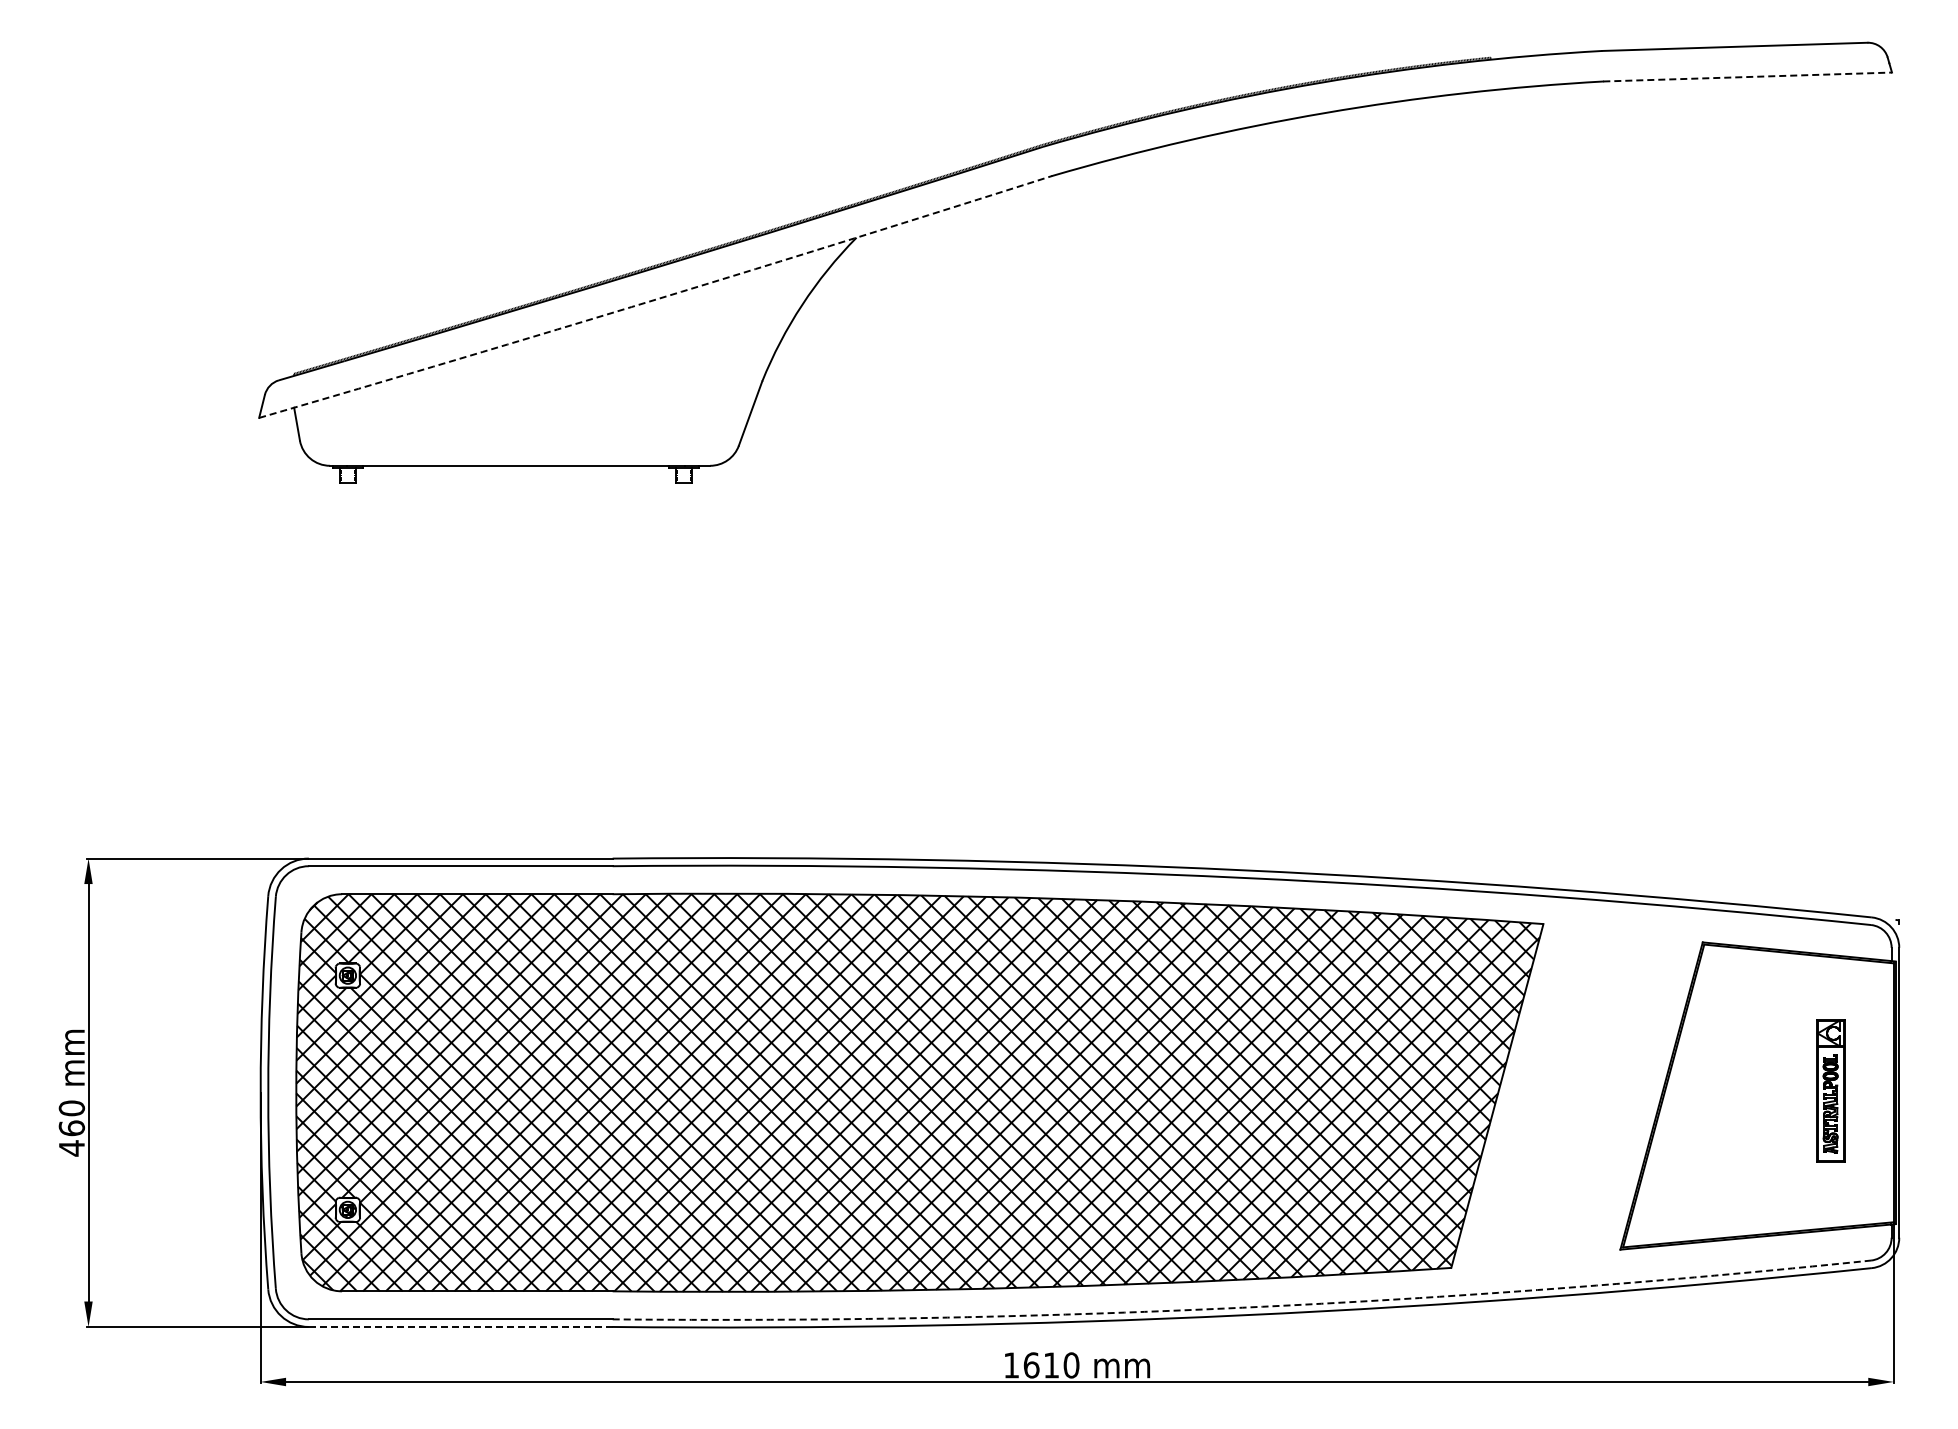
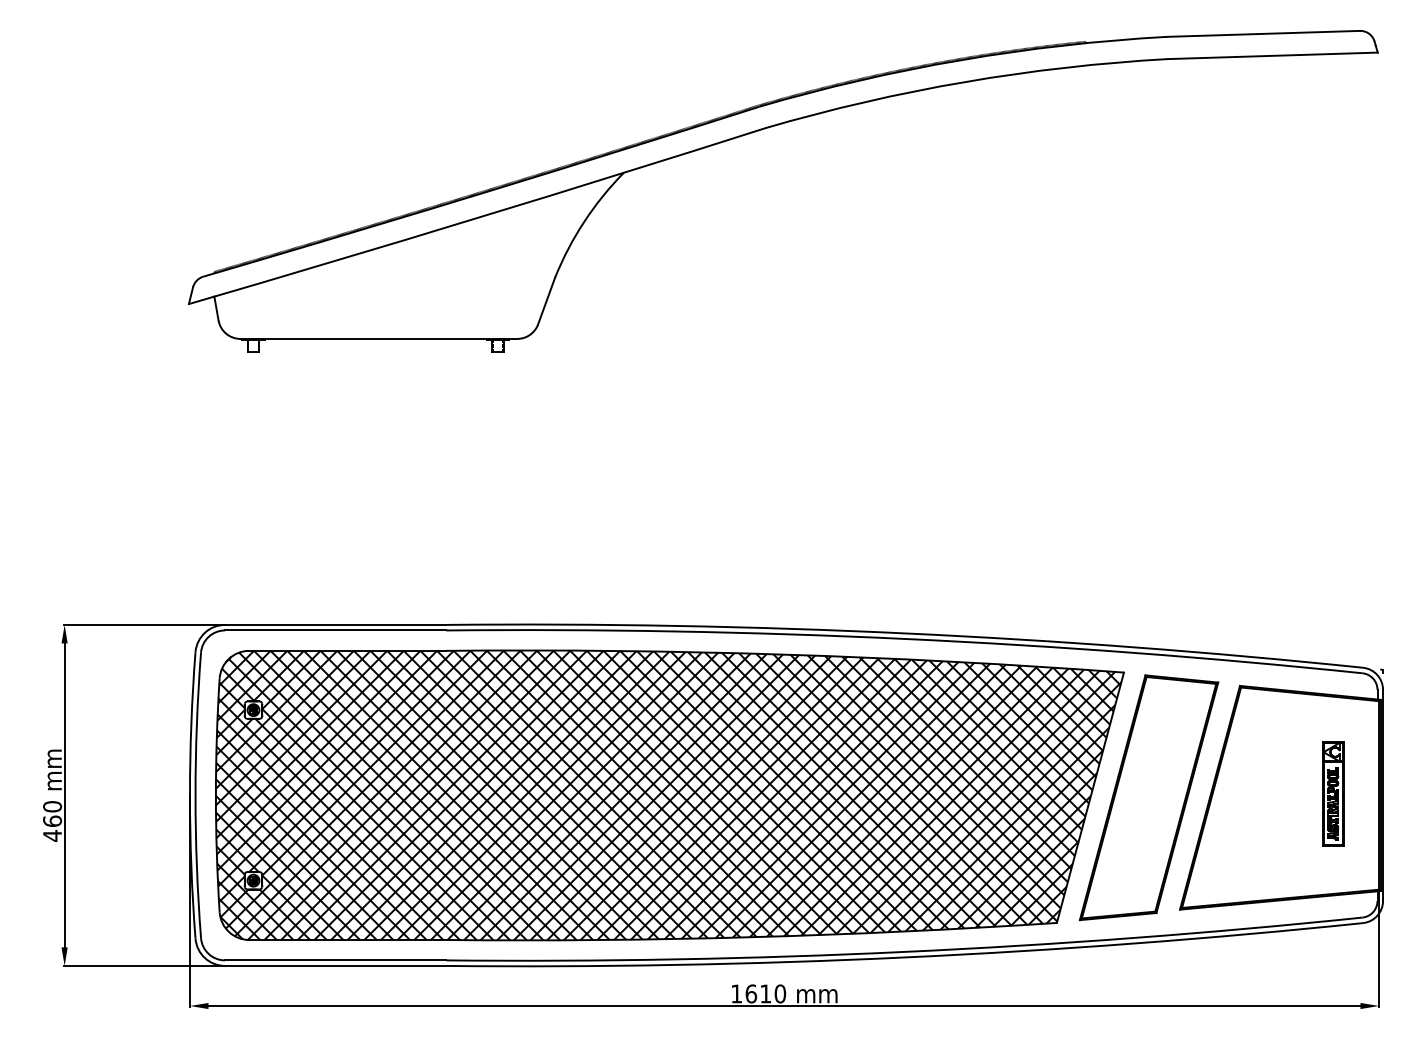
line: (1748, 77) -> (1273, 56), dashed -> solid
arc: (656, 299) -> (478, 217), dashed -> solid
part: (1577, 1095) -> (1148, 797), added
arc: (1242, 1307) -> (904, 951), dashed -> solid
line: (460, 1326) -> (335, 965), dashed -> solid

